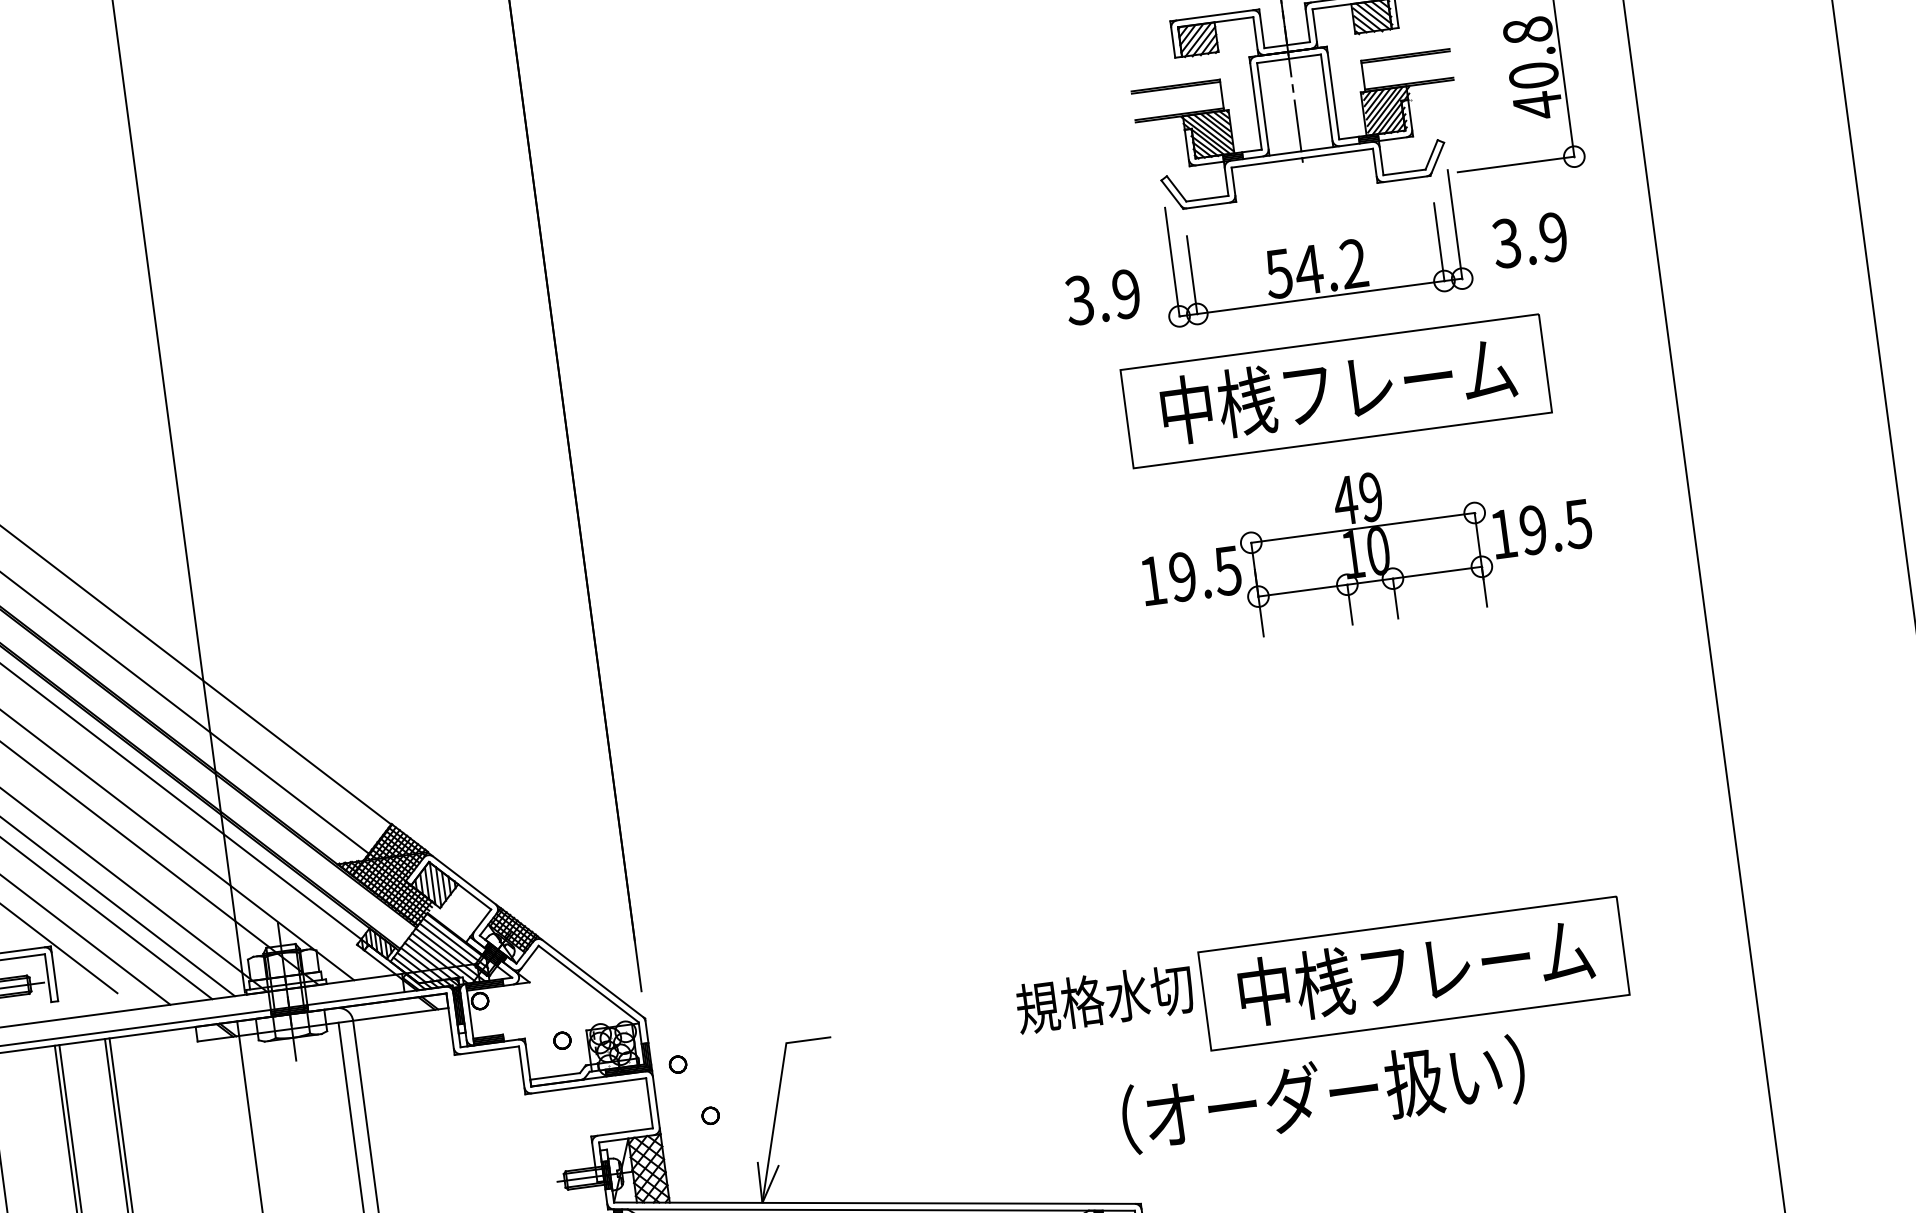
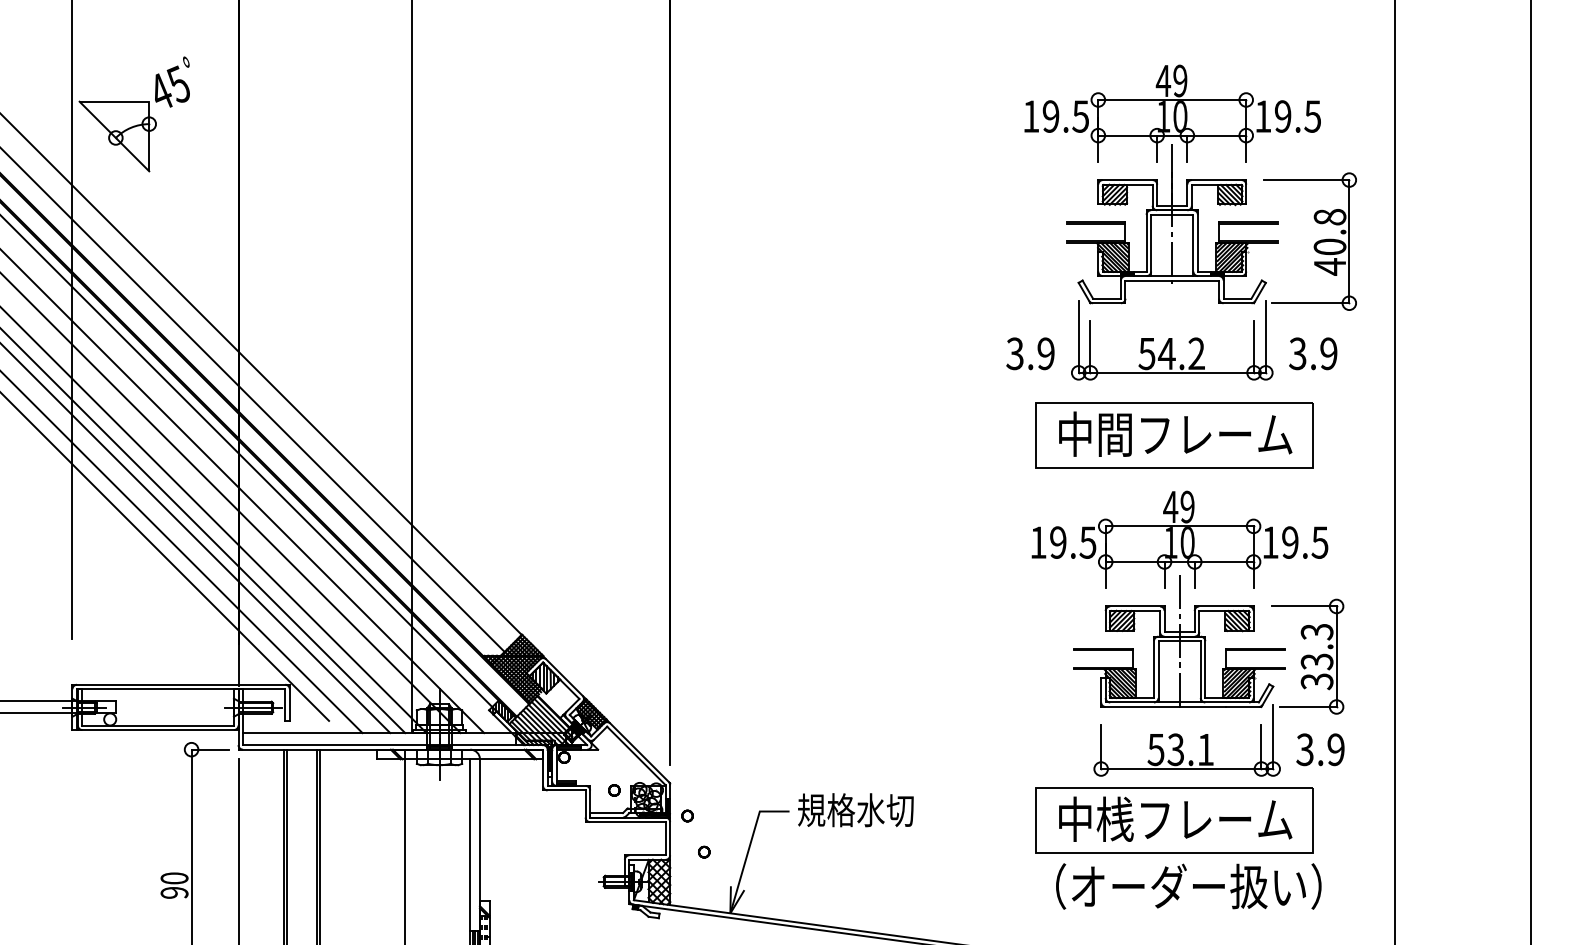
text: (1245, 400) -> (1114, 433), 中桟フレーム -> 中間フレーム
part: (1436, 747) -> (1208, 675), added
text: (1104, 999) -> (855, 810), moved
text: (1323, 1094) -> (1188, 886), moved

